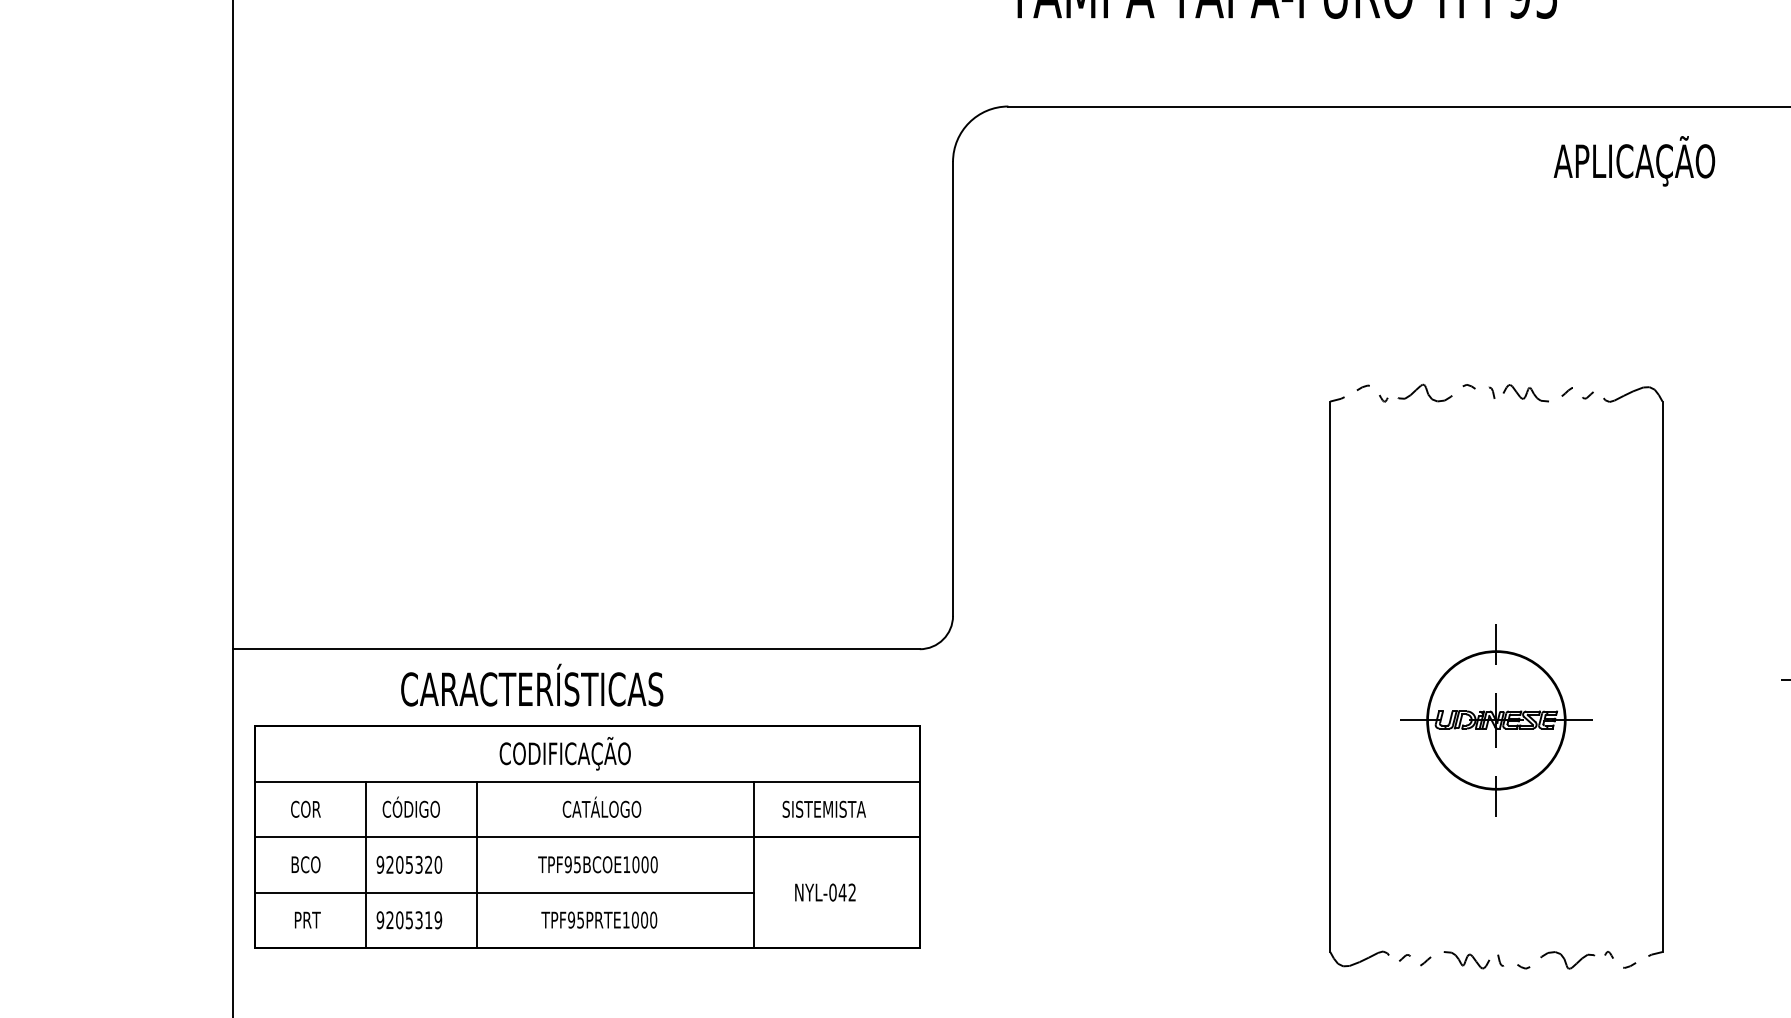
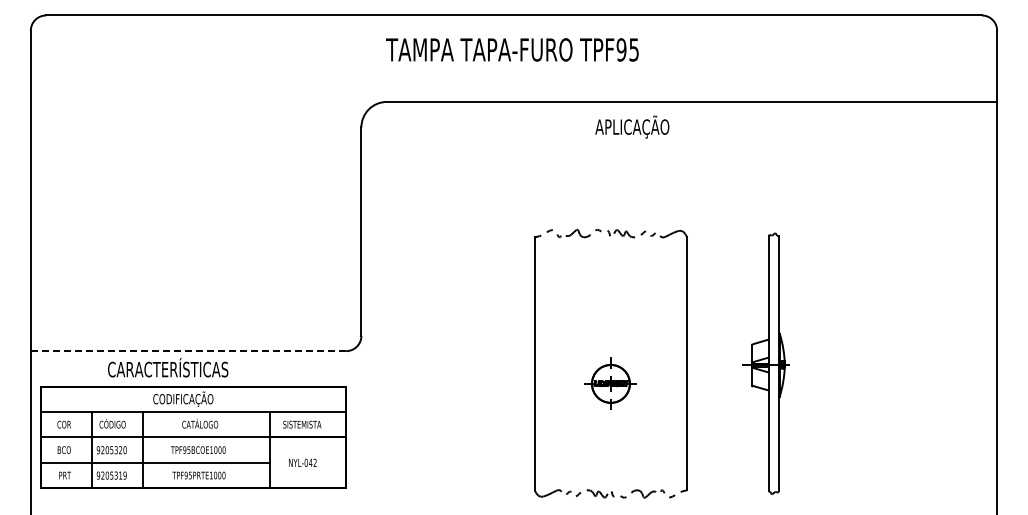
text: (1634, 159) -> (632, 126), moved
line: (576, 649) -> (188, 351), solid -> dashed
part: (1495, 719) -> (610, 383), size x0.6

